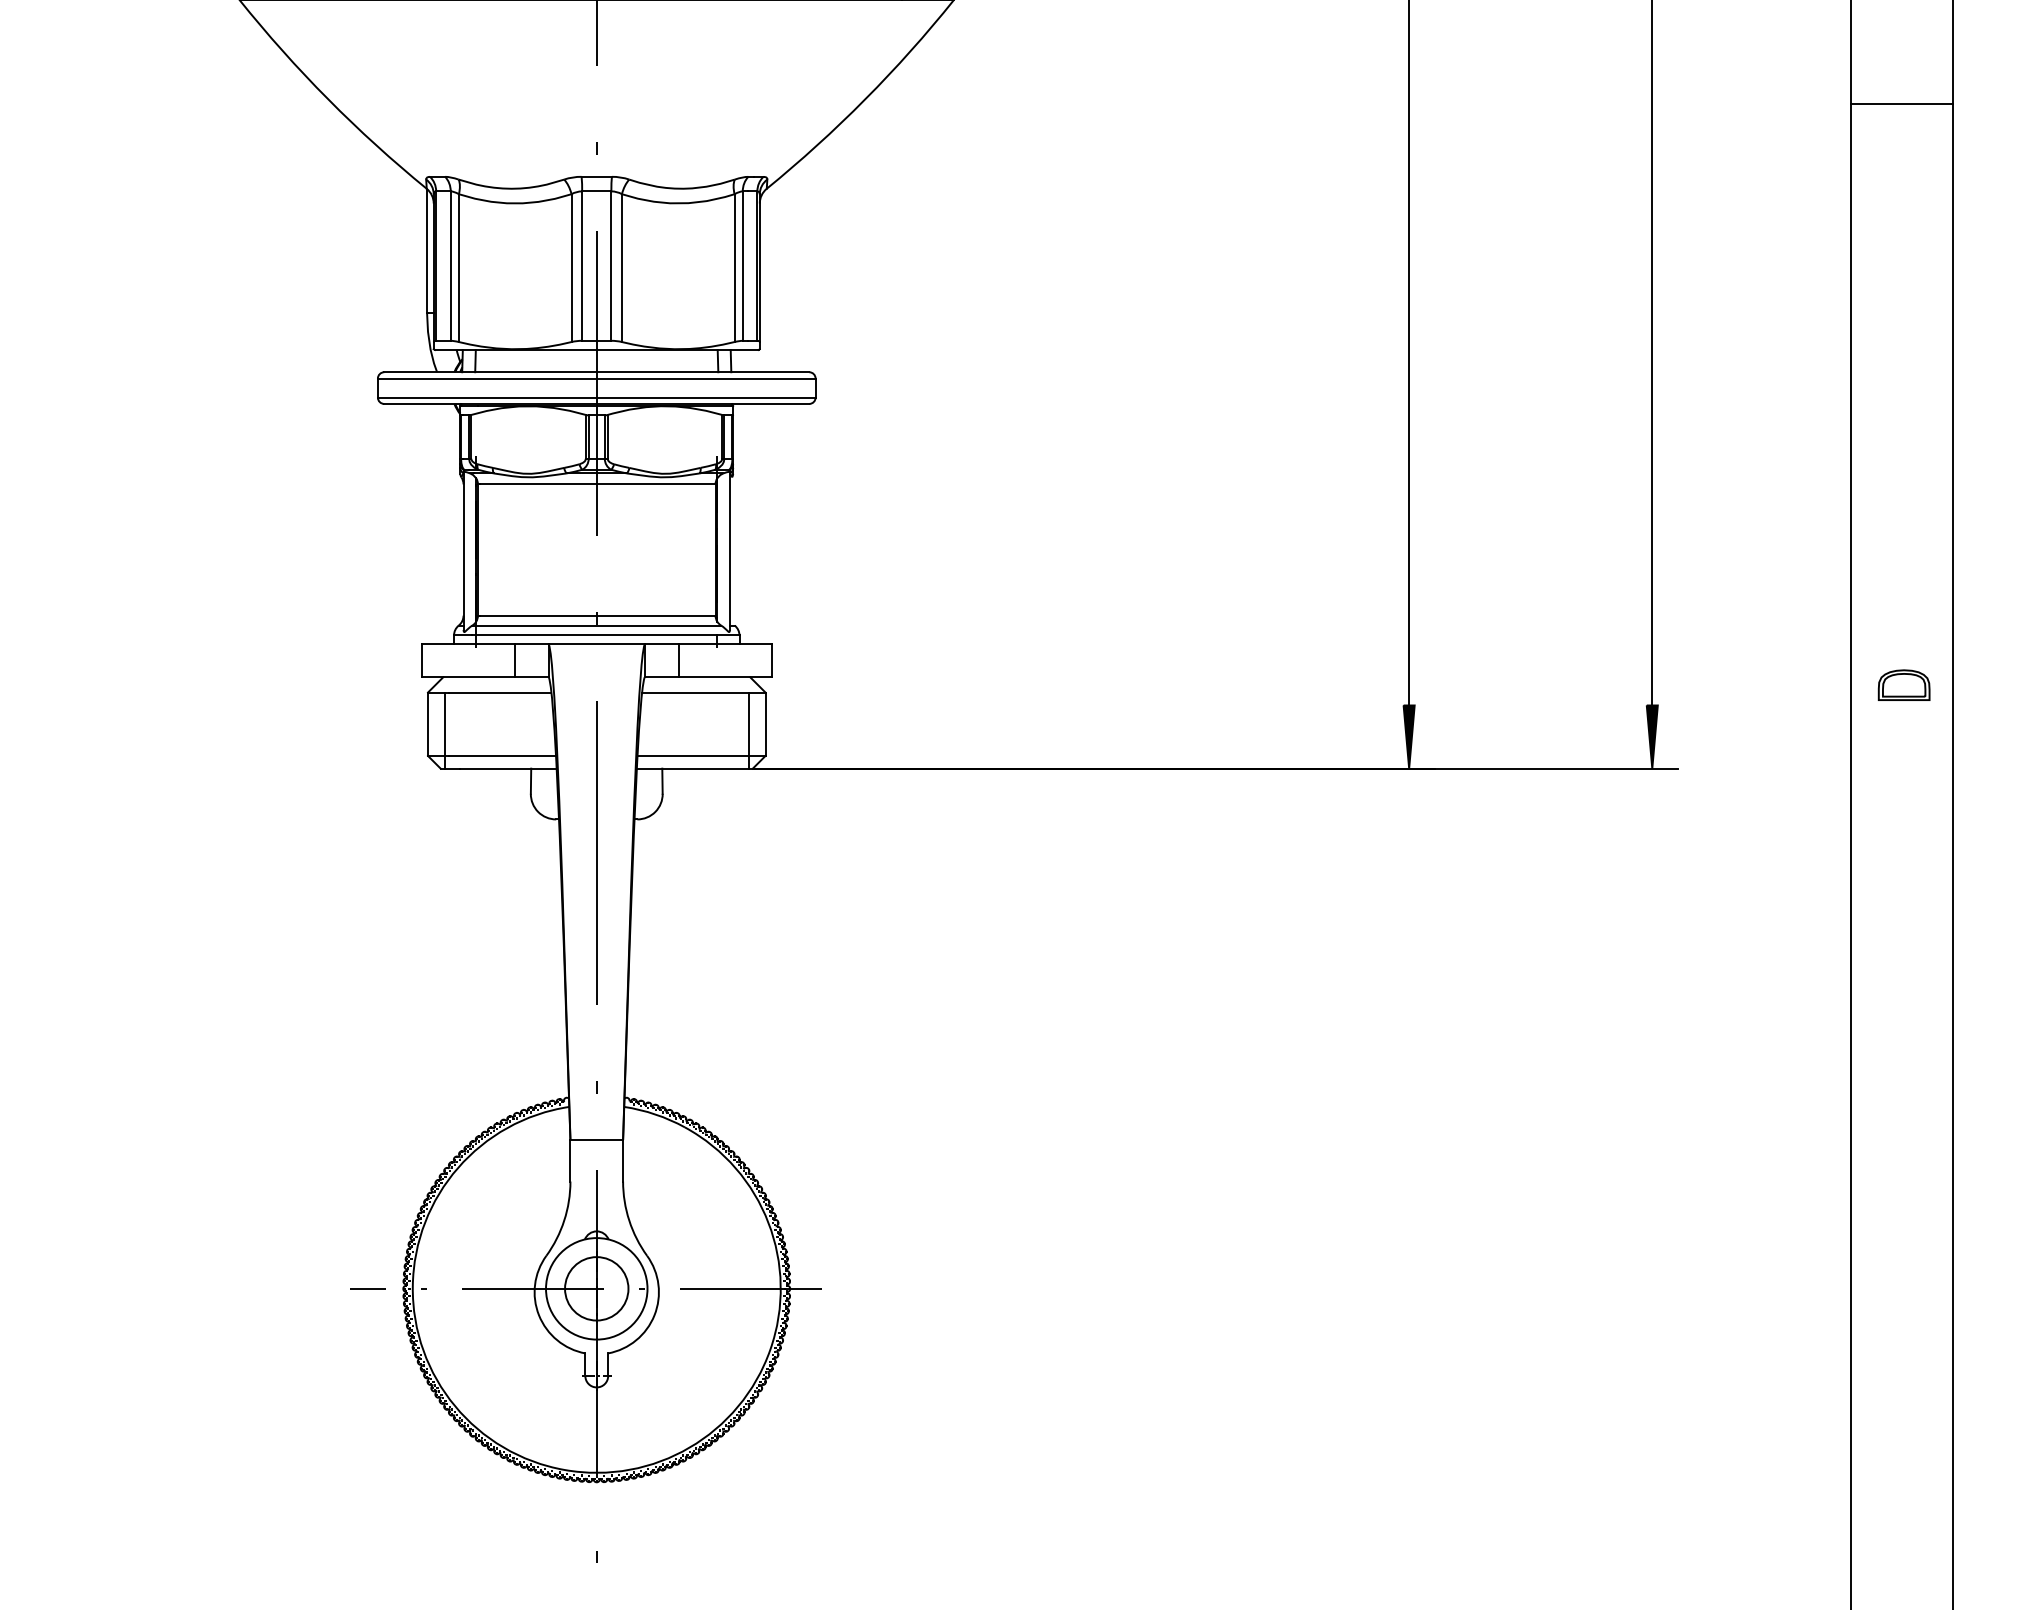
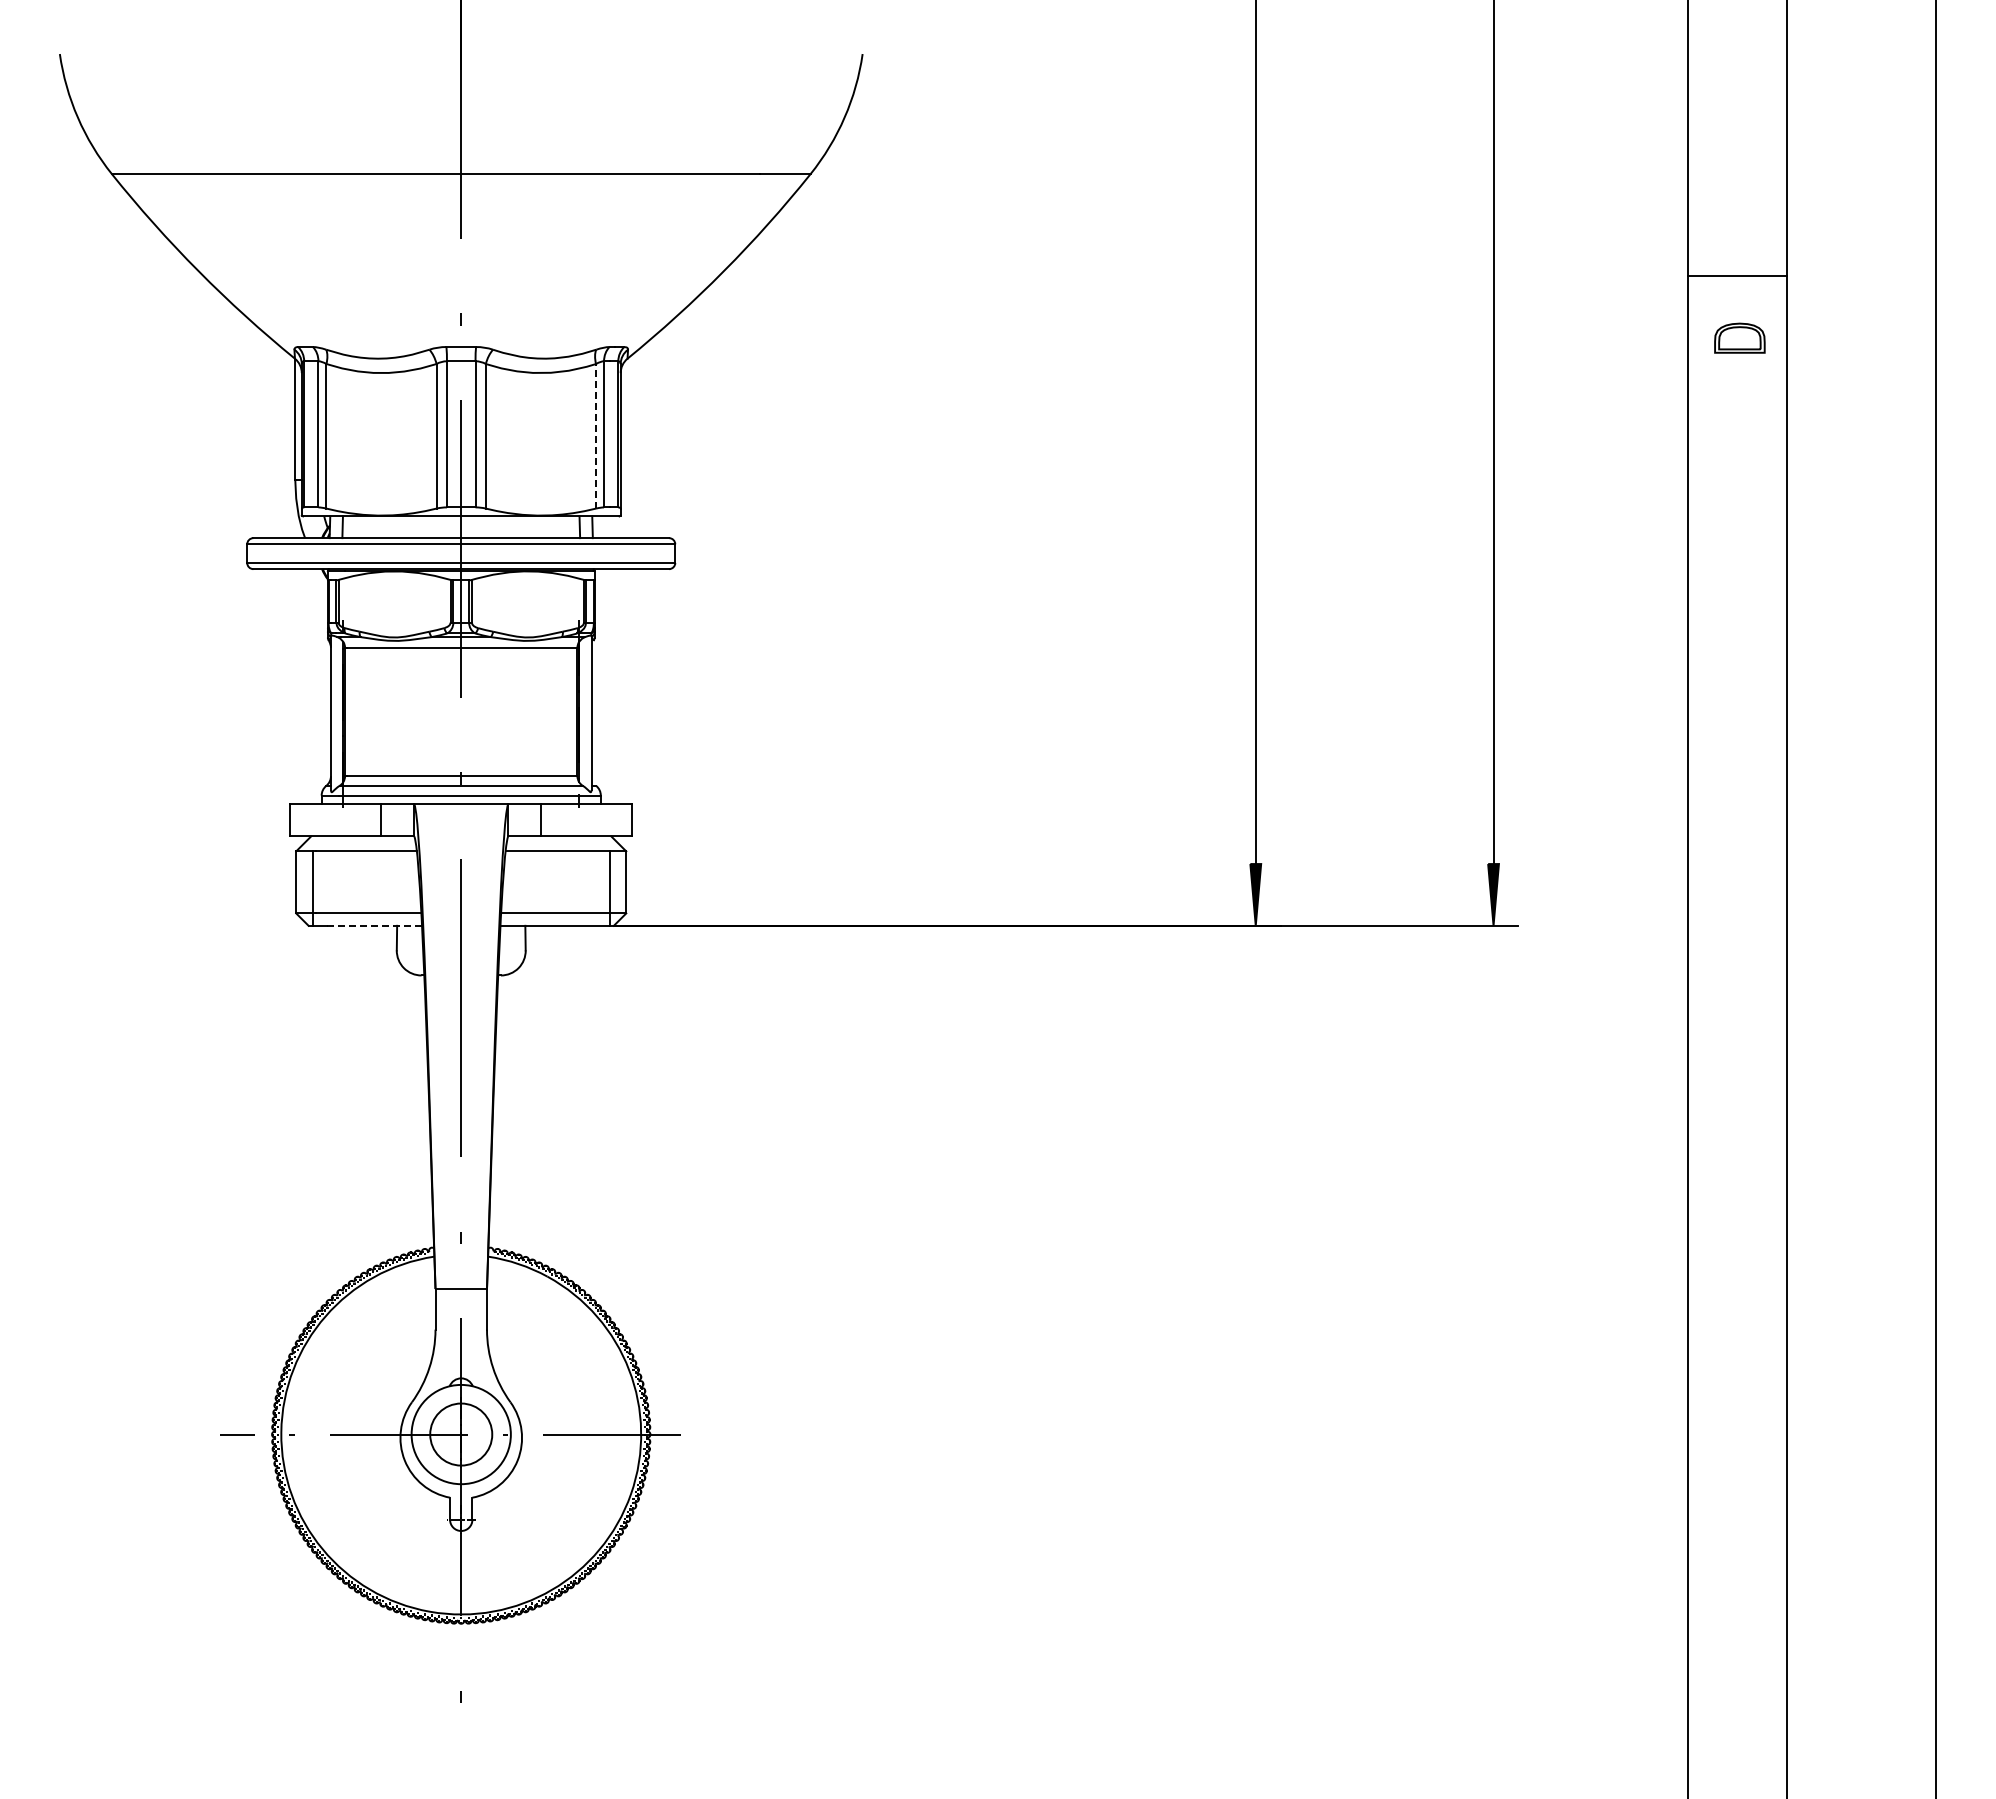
line: (735, 267) -> (596, 435), solid -> dashed
part: (1903, 684) -> (1739, 337), moved
line: (508, 768) -> (374, 925), solid -> dashed

